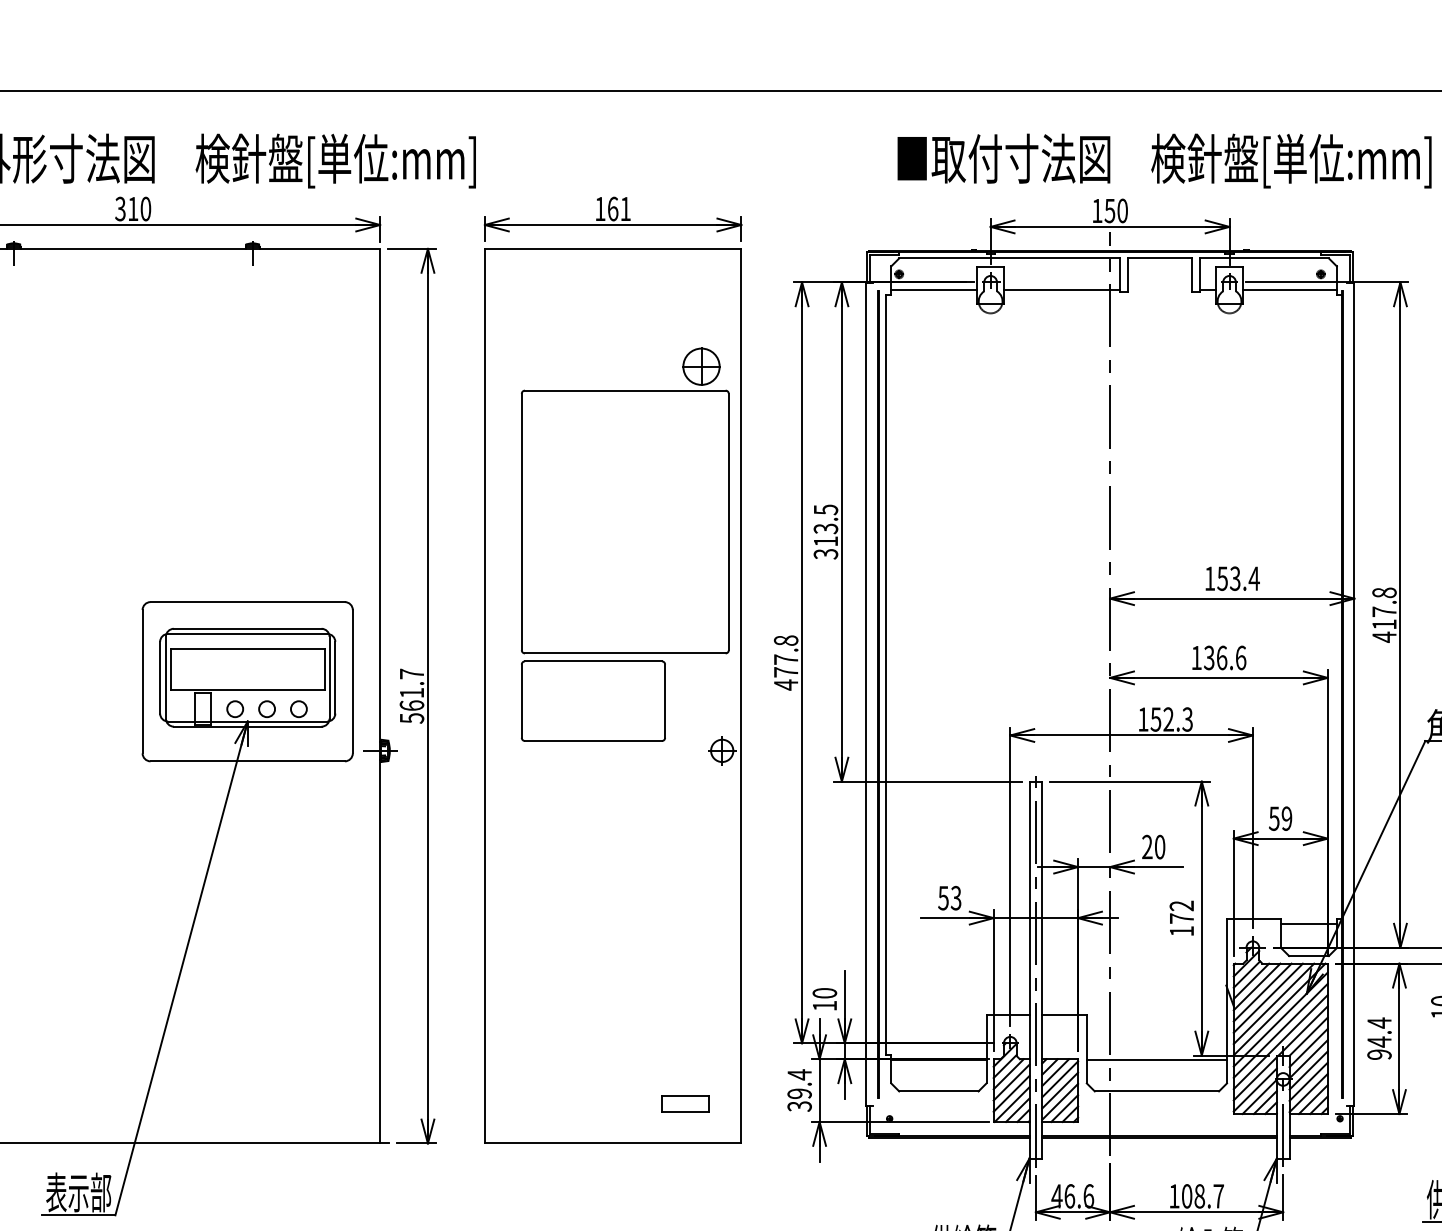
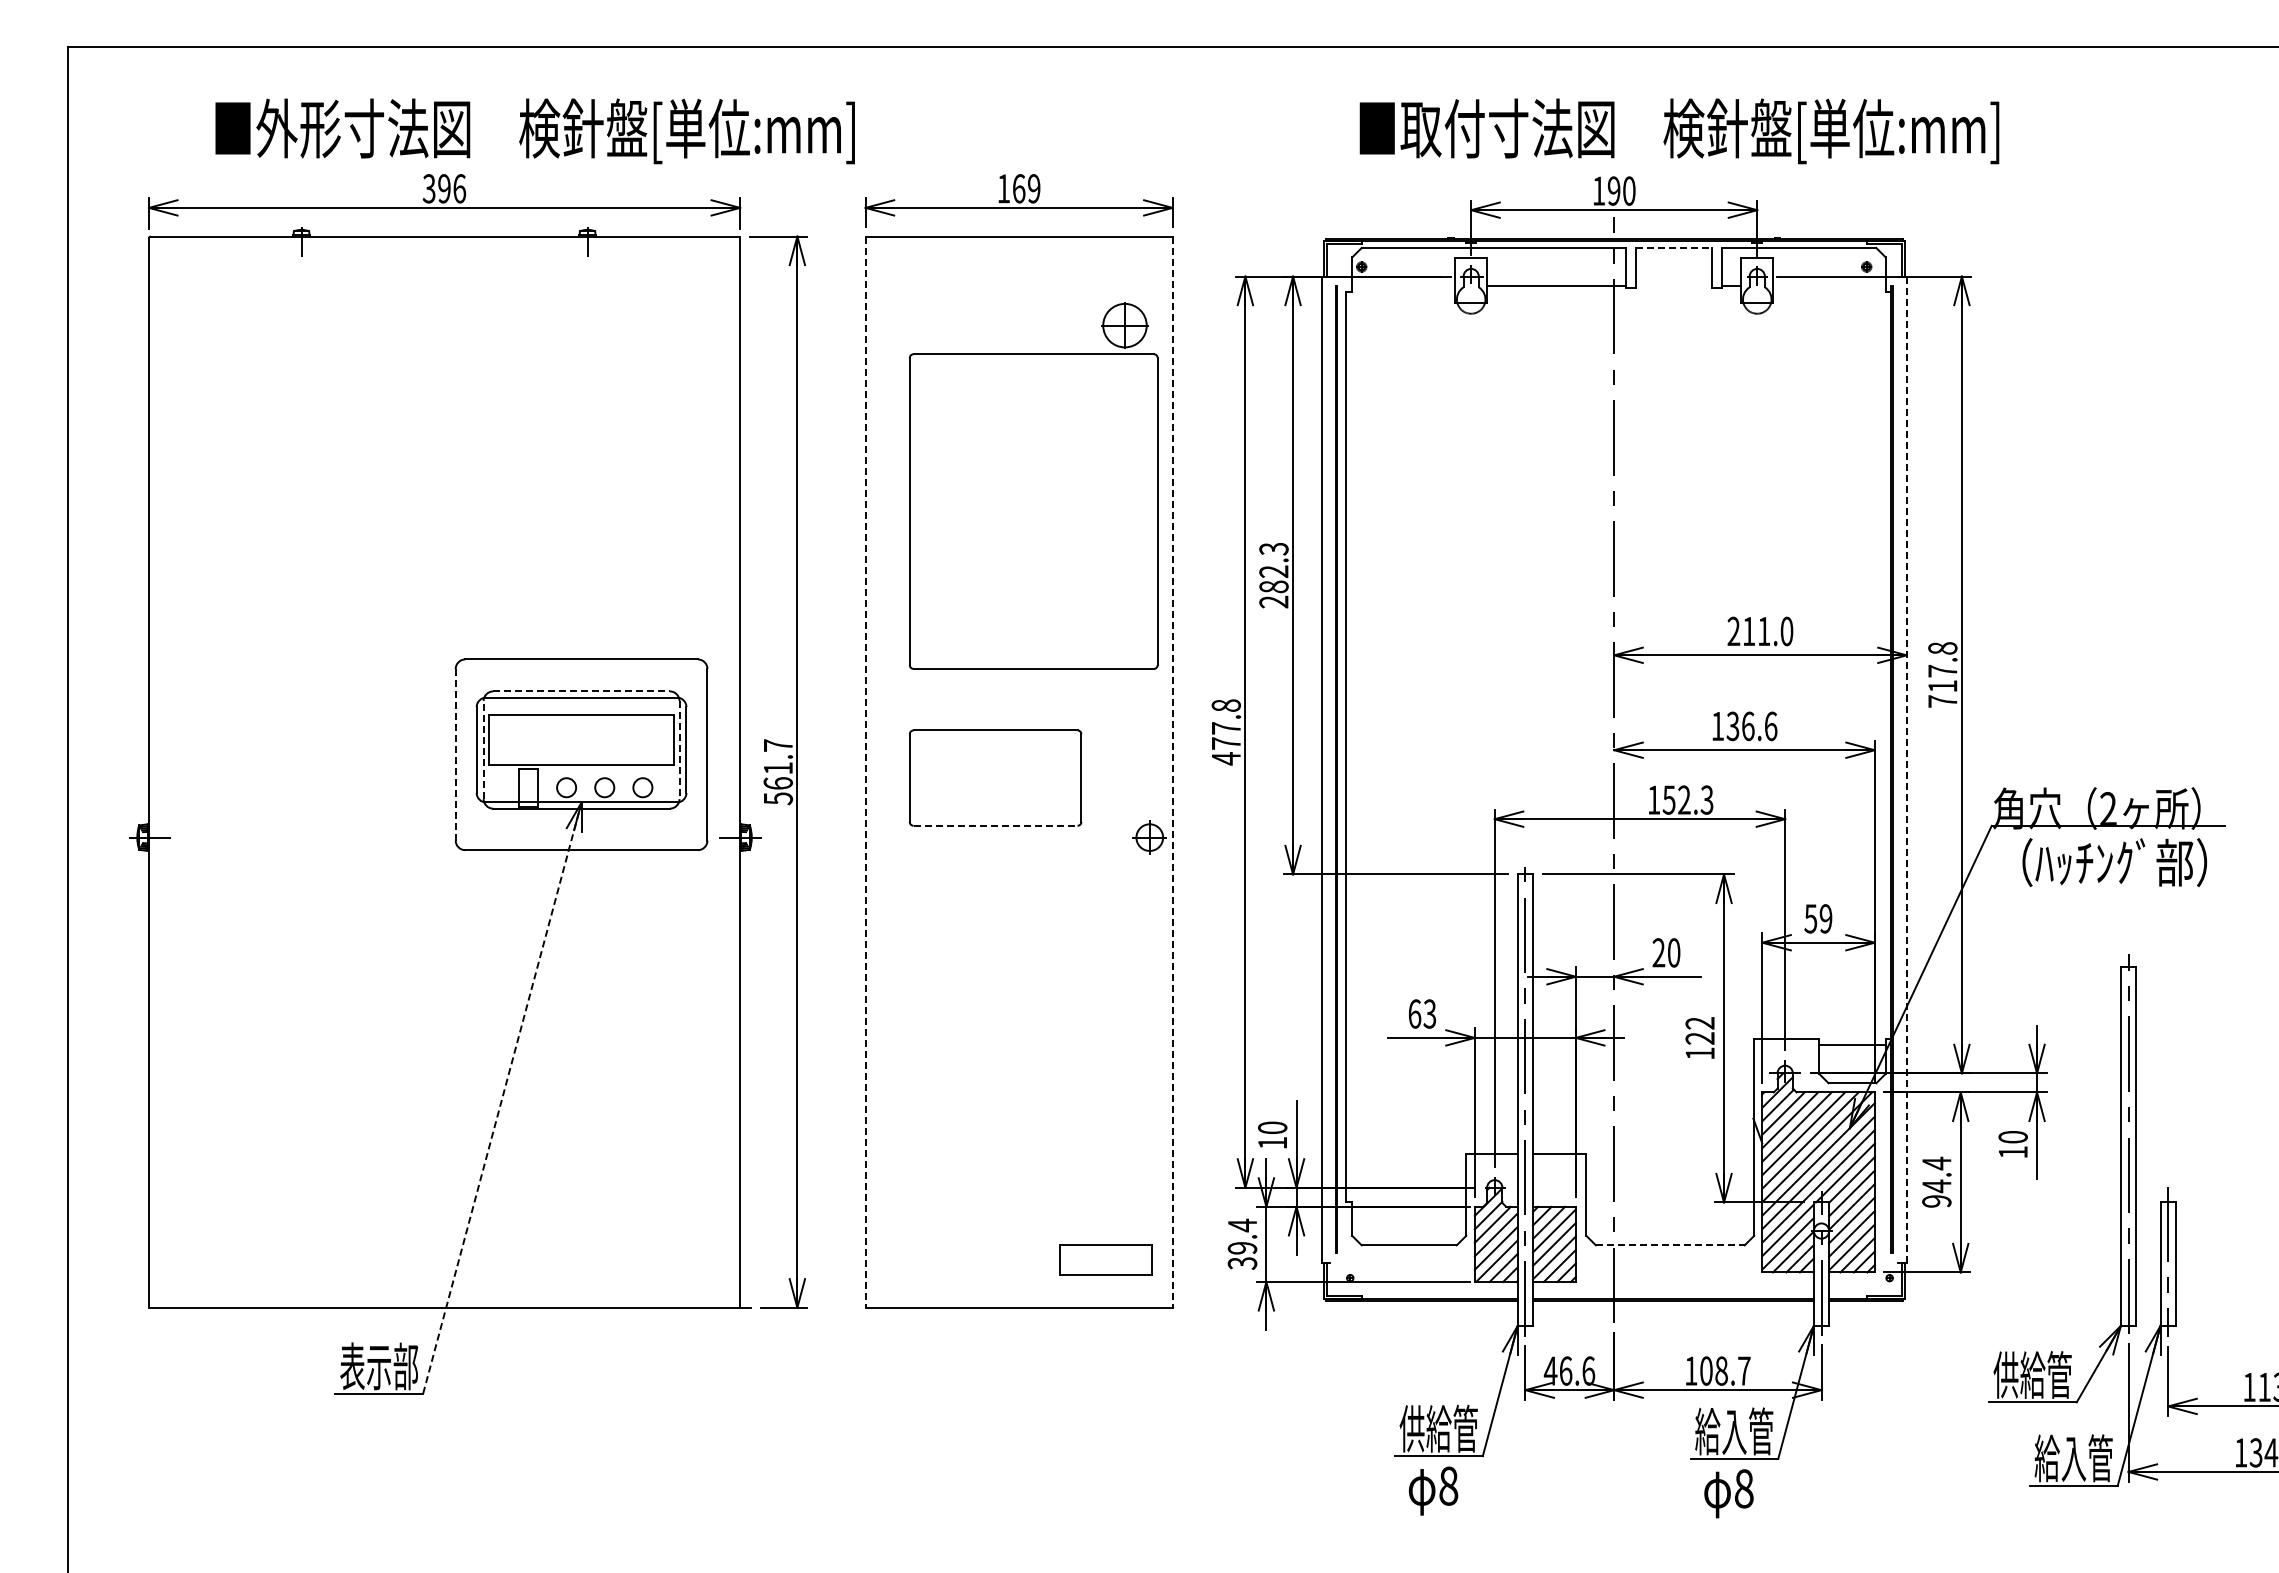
text: (139, 208) -> (452, 188), 310 -> 396
text: (625, 208) -> (1034, 188), 161 -> 169
text: (1109, 210) -> (1613, 190), 150 -> 190
line: (1160, 258) -> (1674, 247), solid -> dashed
line: (934, 290) -> (1403, 286), removed
line: (1289, 290) -> (1829, 286), removed
part: (625, 500) -> (1033, 485), moved
text: (825, 531) -> (1273, 575), 313.5 -> 282.3
text: (1232, 578) -> (1760, 631), 153.4 -> 211.0
line: (248, 628) -> (582, 691), solid -> dashed
text: (1384, 637) -> (1942, 701), 417.8 -> 717.8
line: (165, 677) -> (483, 749), solid -> dashed
line: (329, 678) -> (679, 750), solid -> dashed
line: (142, 681) -> (455, 754), solid -> dashed
line: (1354, 693) -> (1906, 769), solid -> dashed
line: (484, 696) -> (865, 772), solid -> dashed
line: (741, 696) -> (1172, 772), solid -> dashed
line: (594, 740) -> (996, 825), solid -> dashed
text: (943, 897) -> (1414, 1013), 53 -> 63
text: (1181, 918) -> (1699, 1038), 172 -> 122
line: (181, 968) -> (502, 1098), solid -> dashed
line: (1157, 1059) -> (1670, 1207), removed
line: (1157, 1091) -> (1670, 1245), solid -> dashed
part: (685, 1104) -> (1105, 1260), size x1.6

